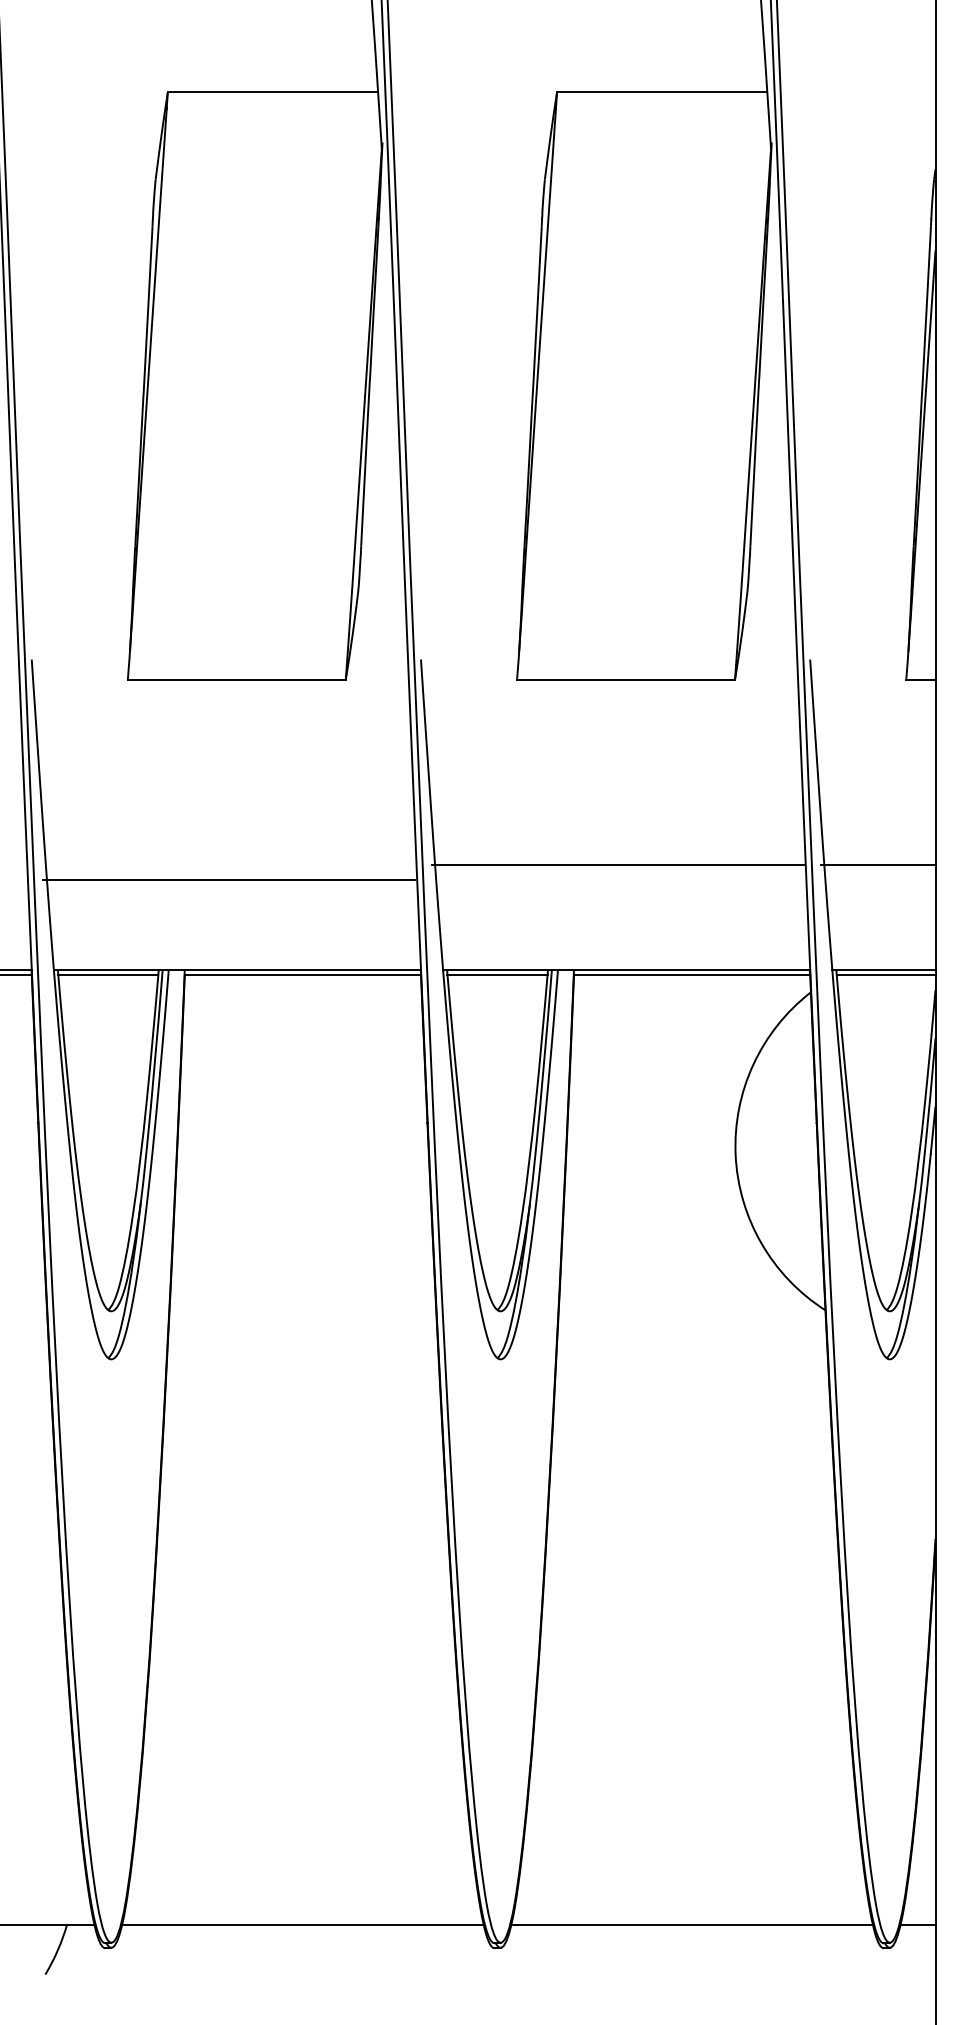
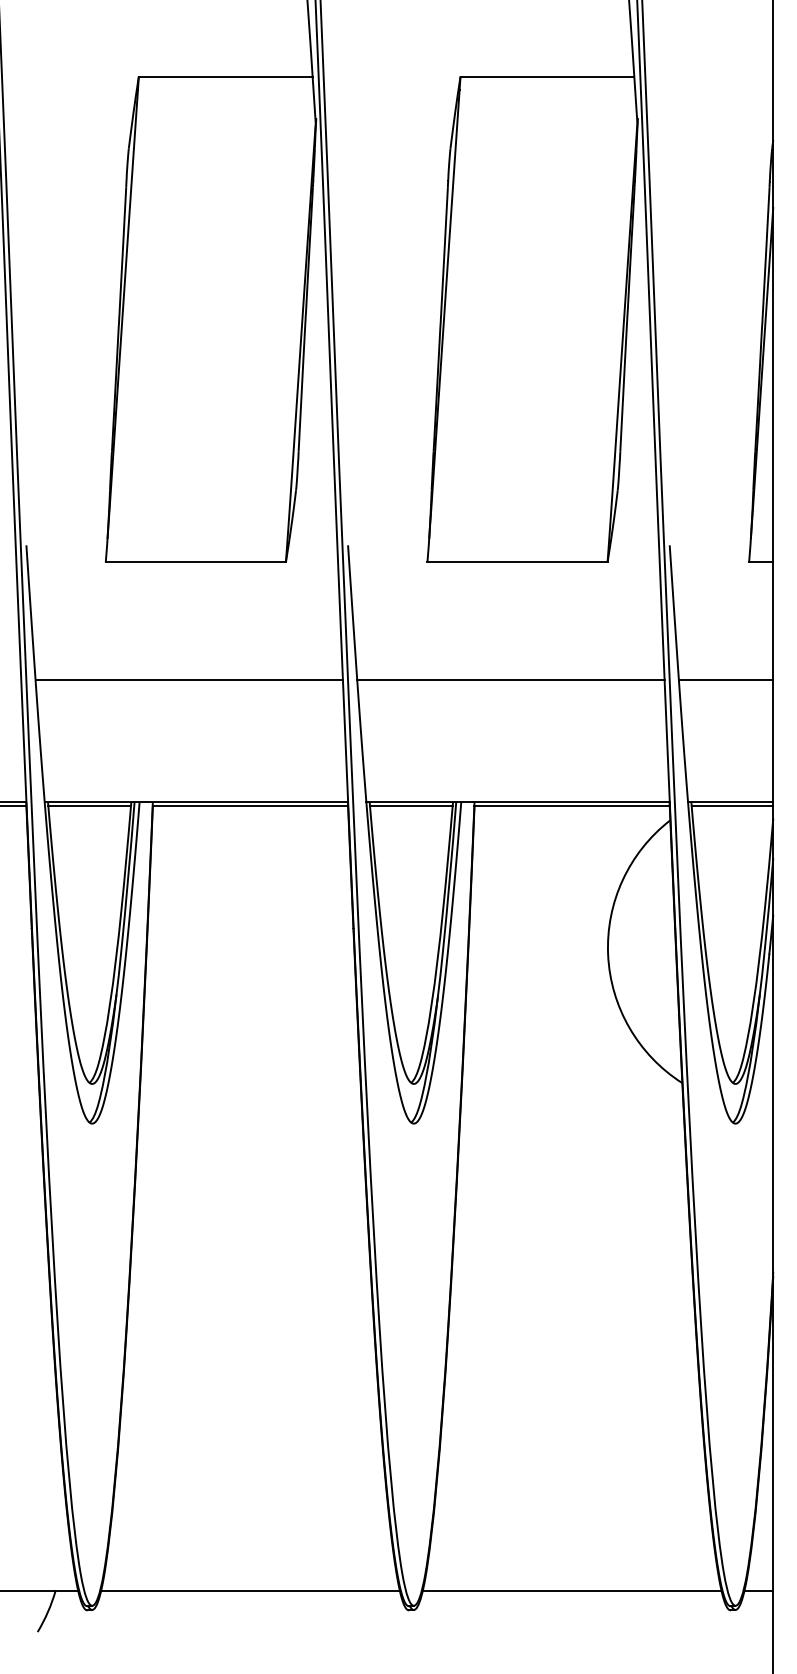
line: (617, 864) -> (510, 679), moved
line: (877, 864) -> (725, 679), moved
line: (227, 880) -> (188, 679), moved

